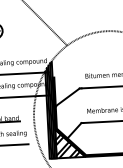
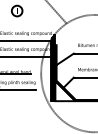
hatch: (70, 143) -> (65, 91), removed

